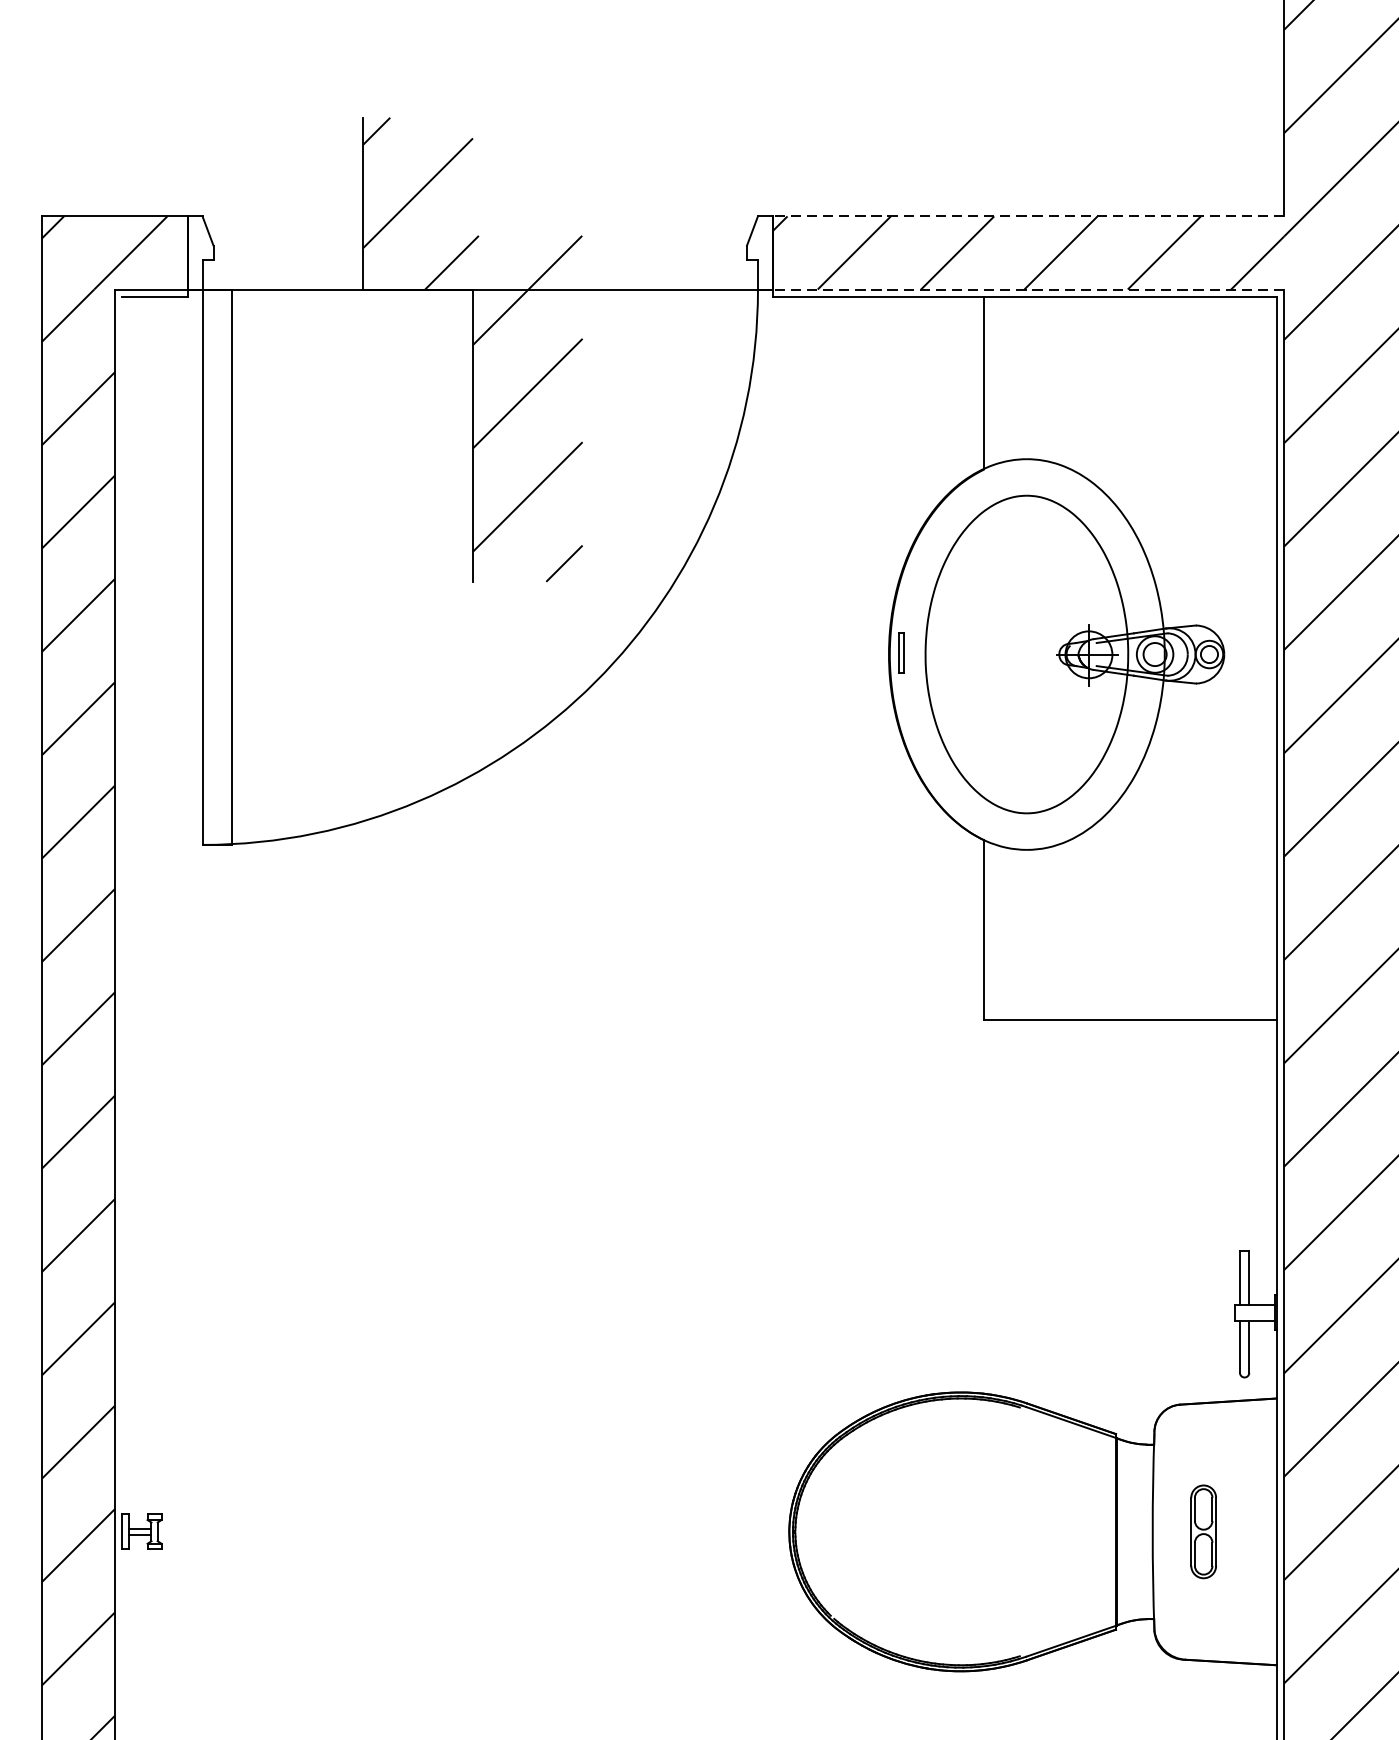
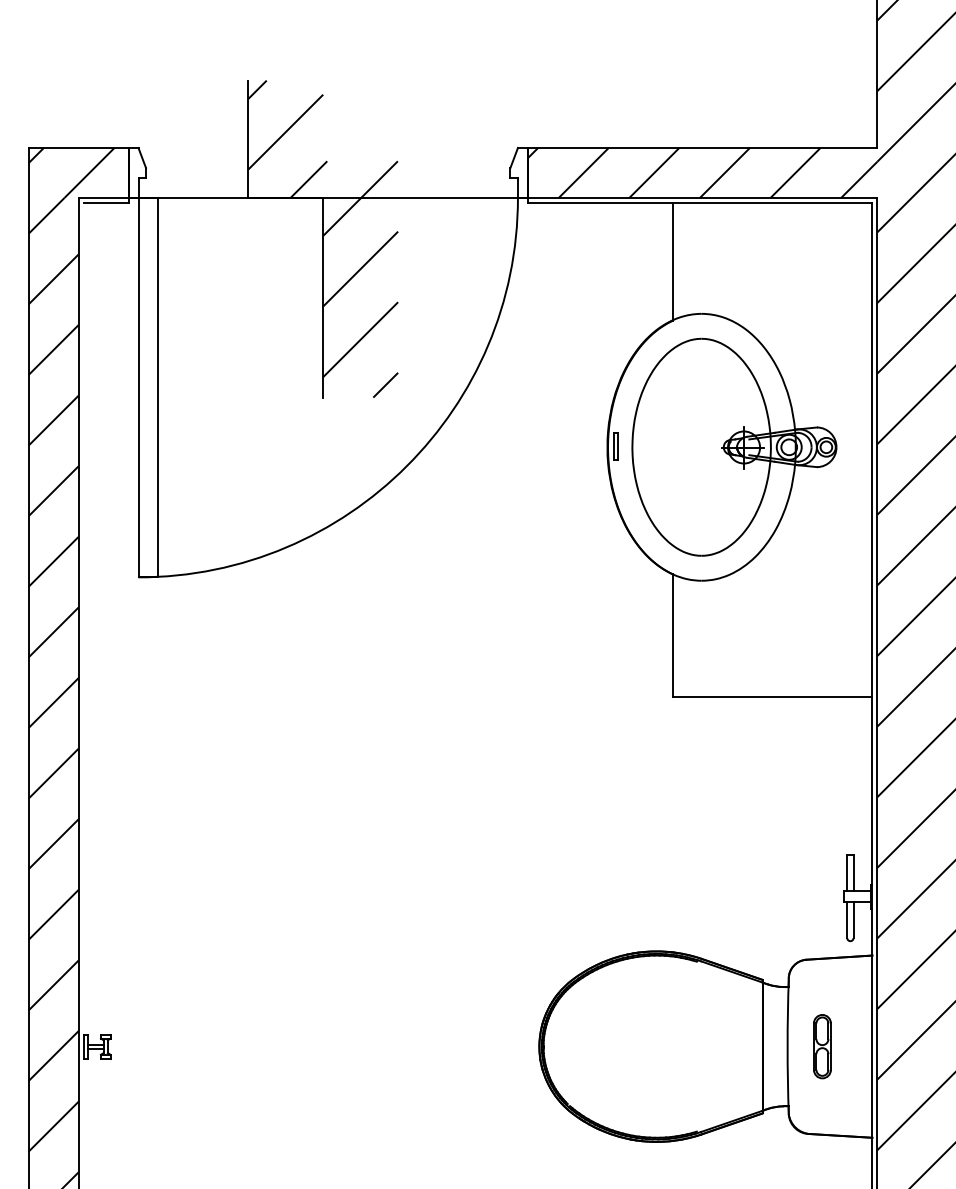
line: (1028, 217) -> (702, 148), dashed -> solid
line: (1028, 288) -> (702, 197), dashed -> solid

